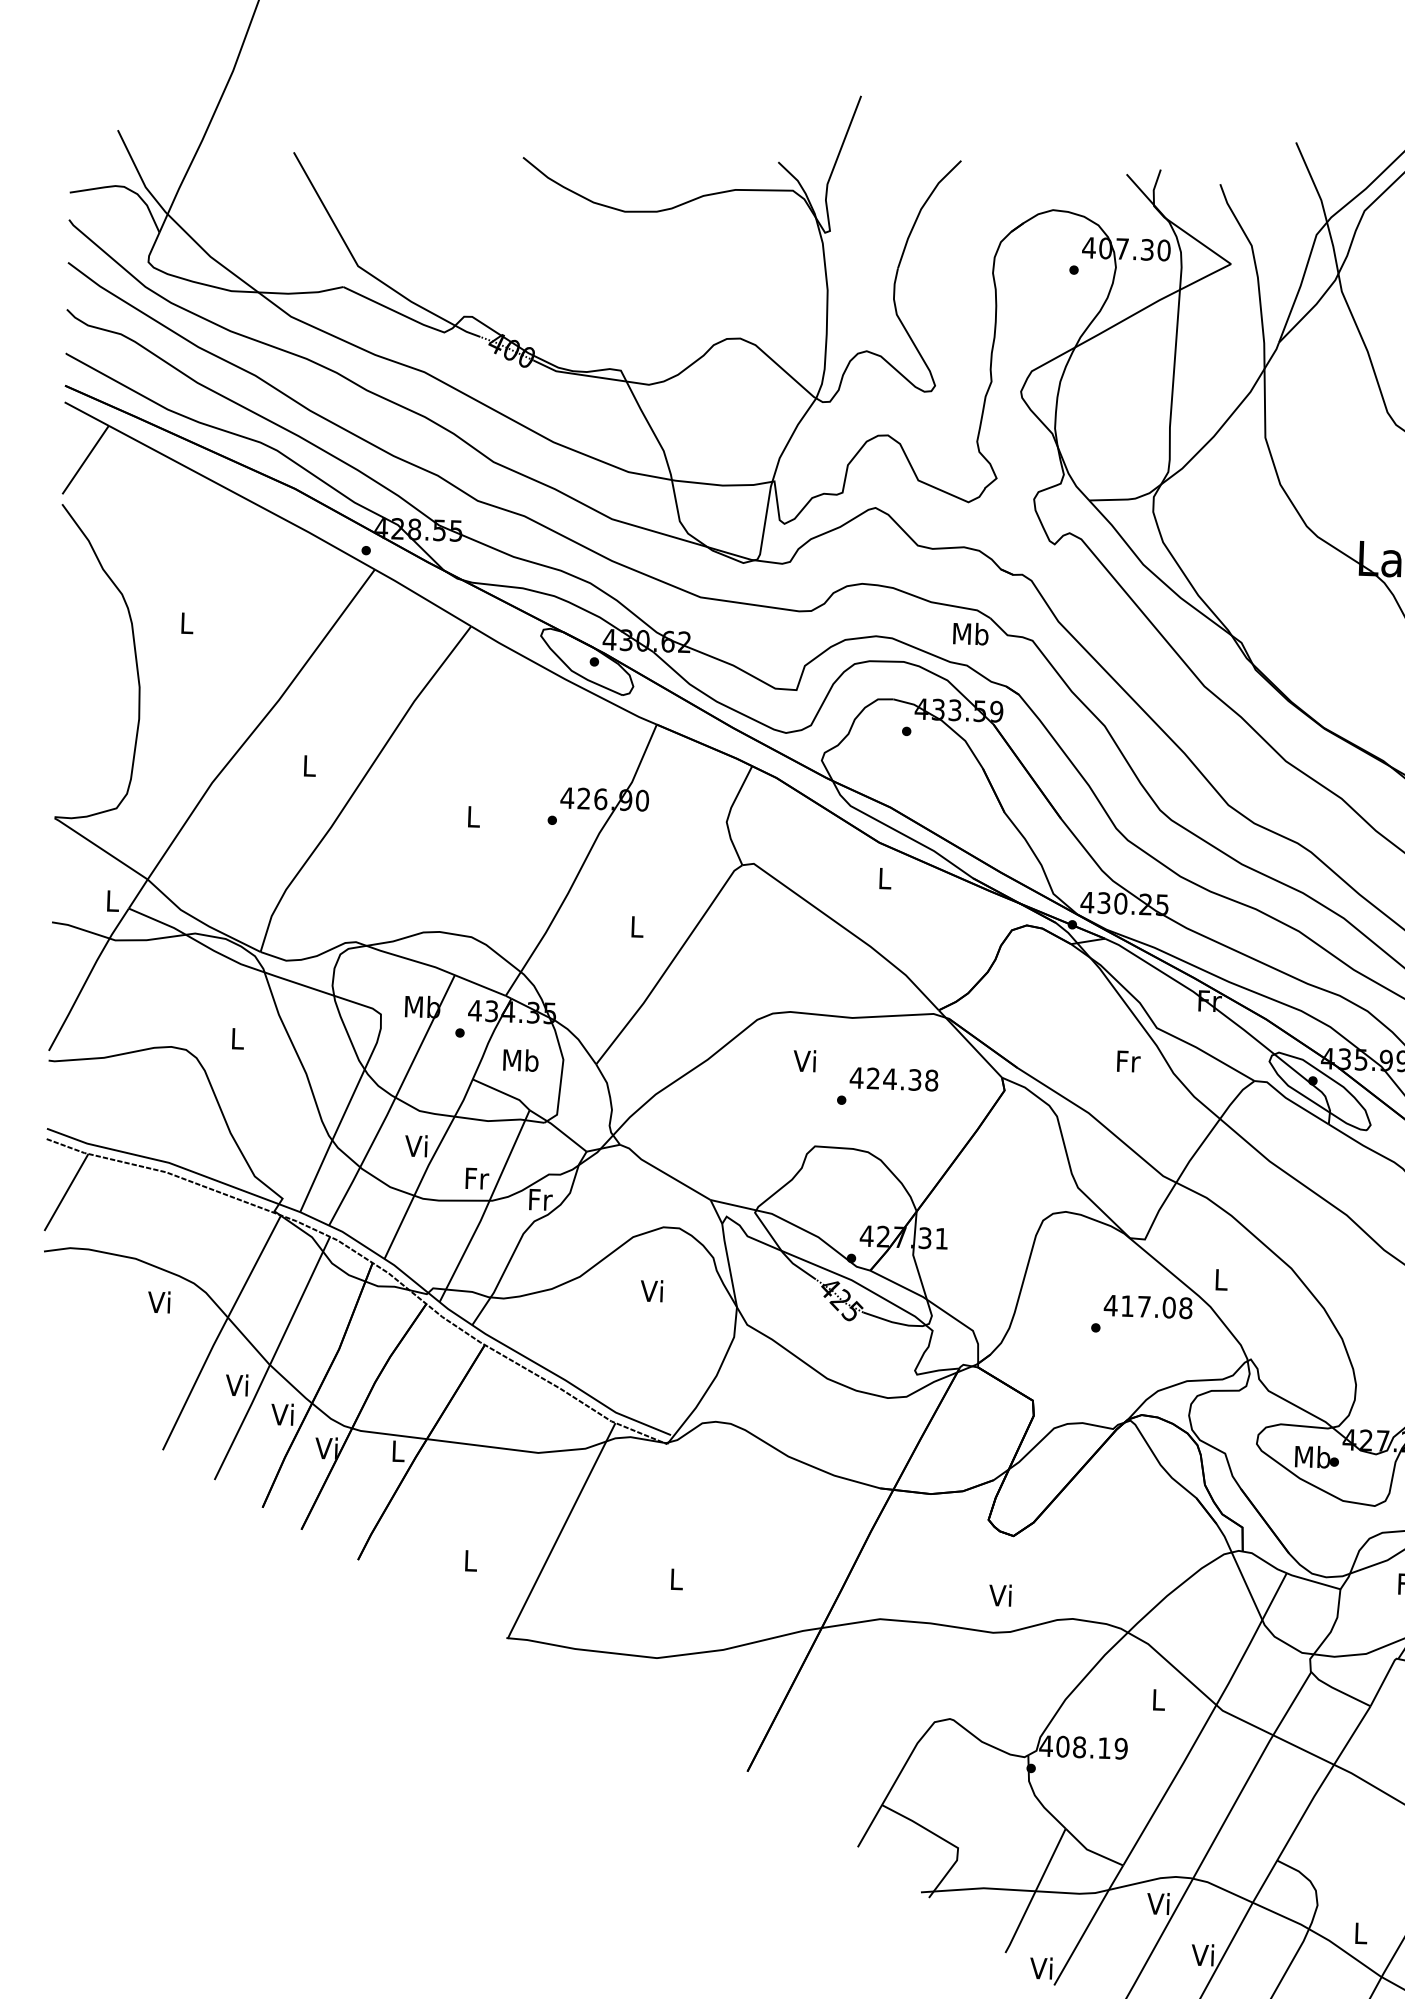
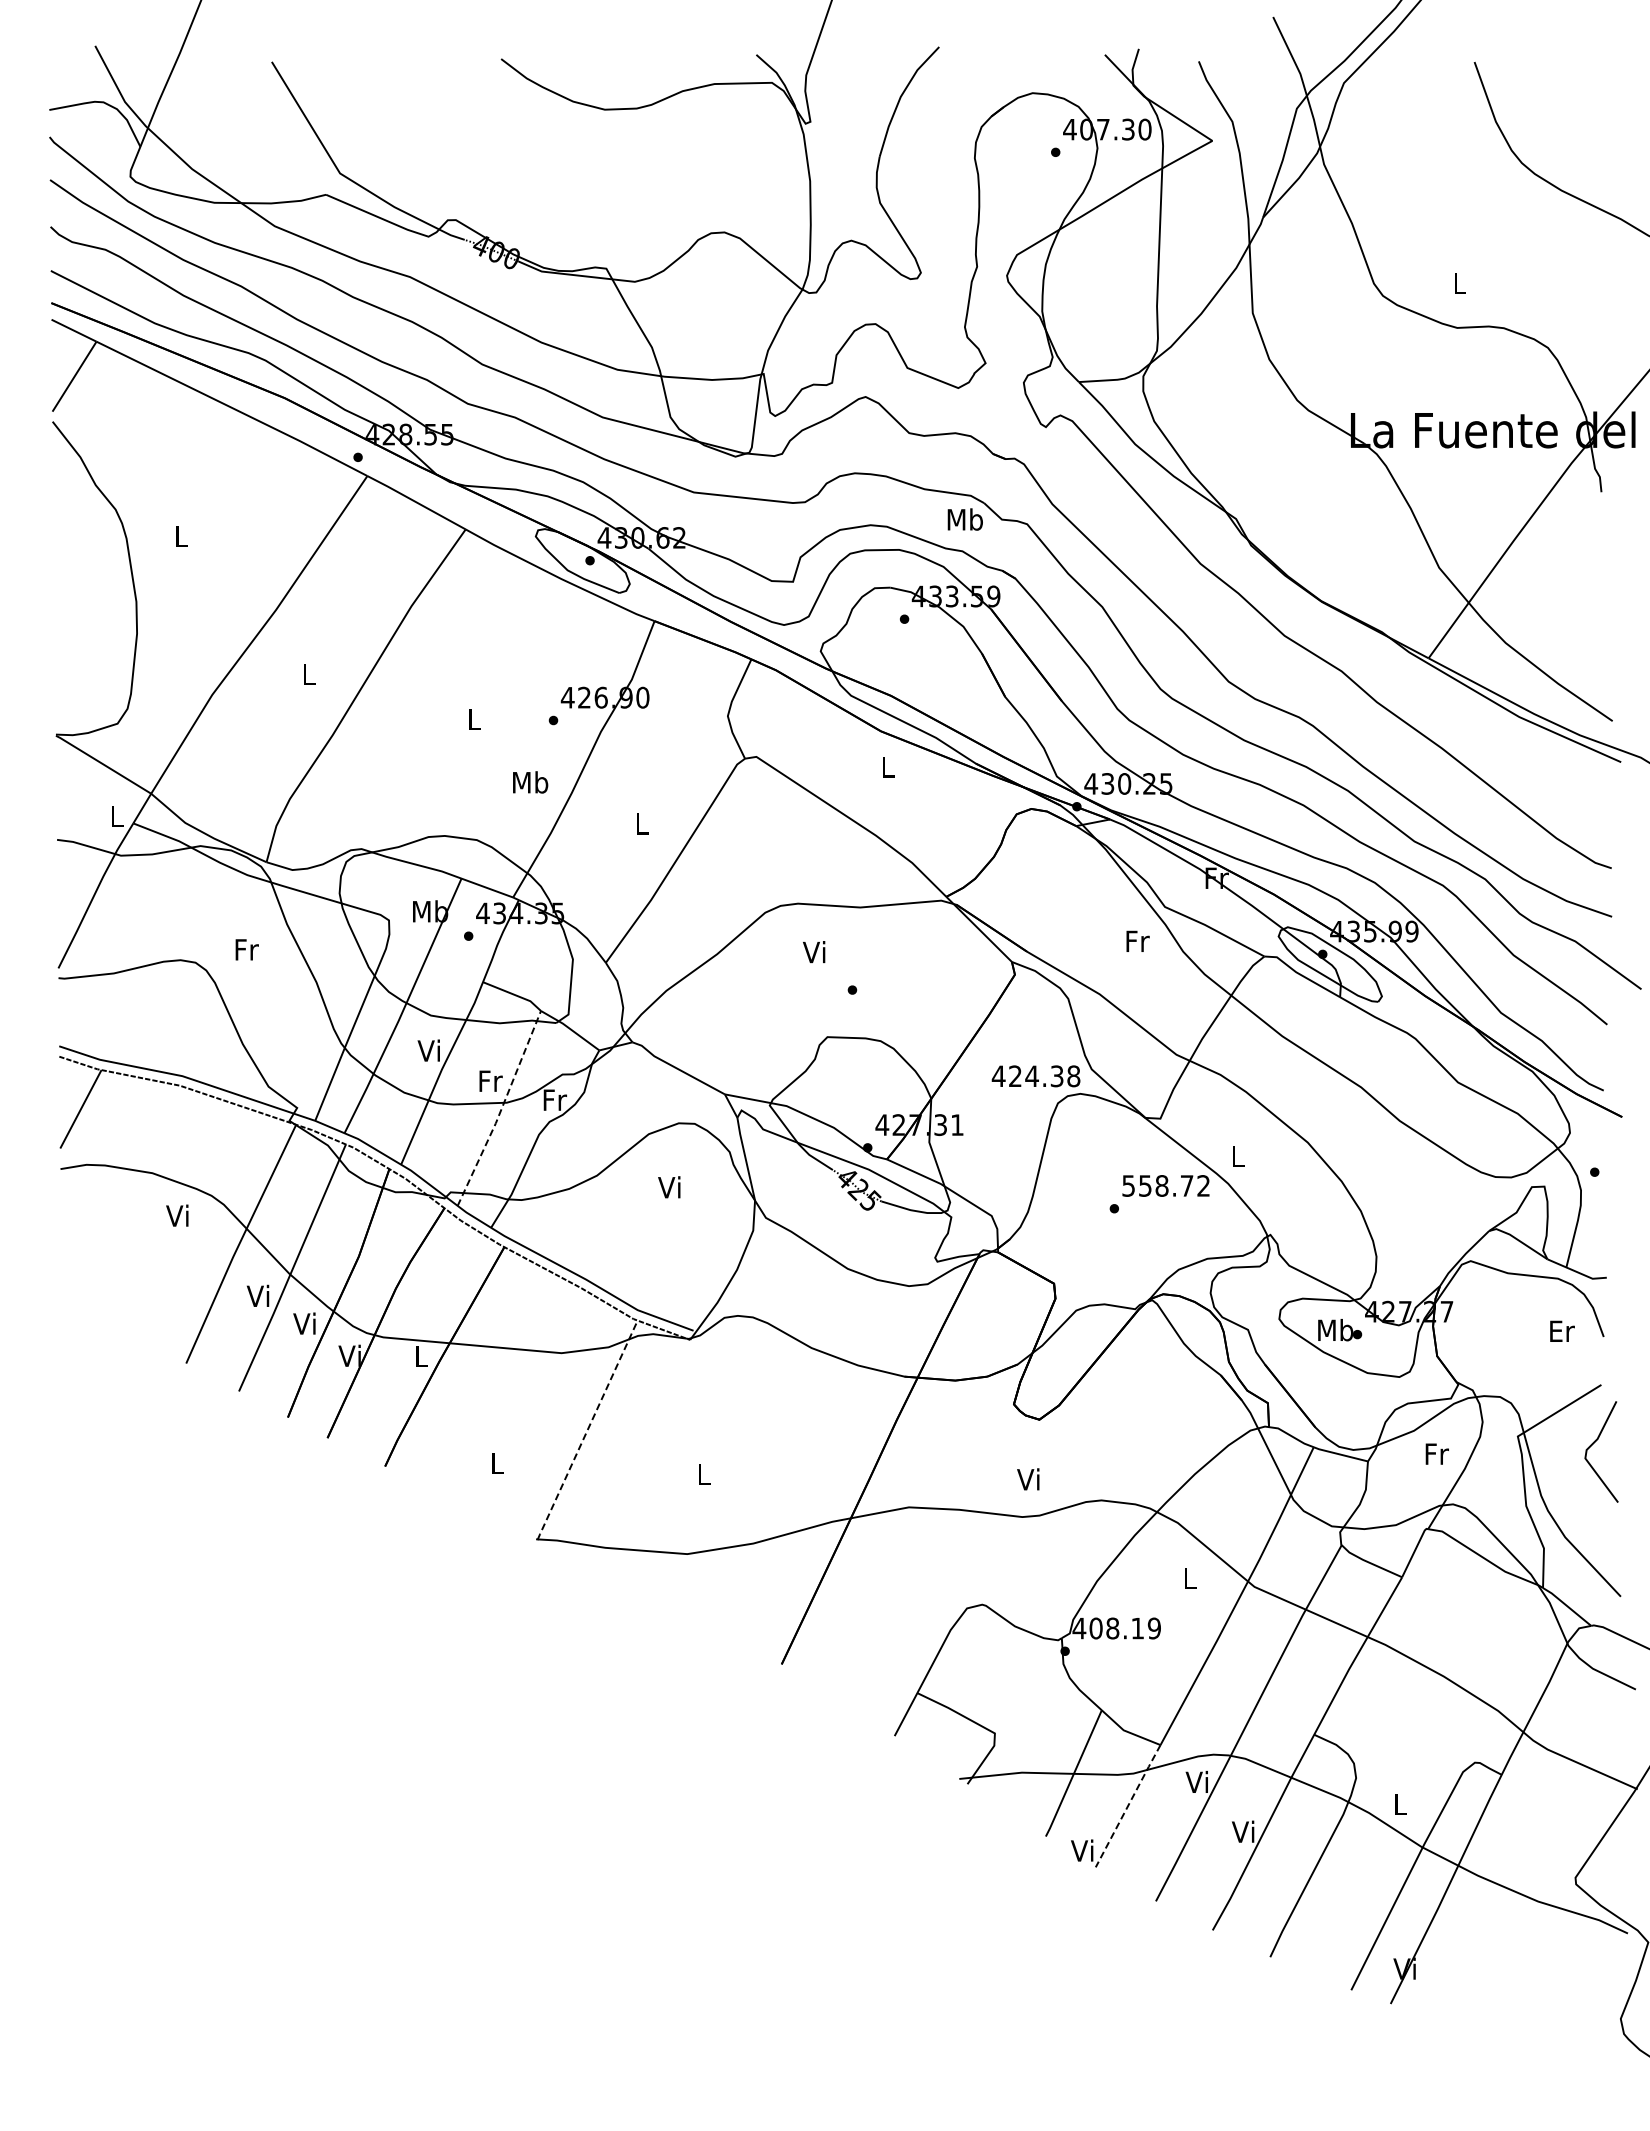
text: (237, 1038) -> (246, 949), L -> Fr
text: (520, 1060) -> (530, 782), moved
text: (893, 1079) -> (1035, 1076), moved
line: (486, 1207) -> (501, 1109), solid -> dashed
text: (1147, 1306) -> (1165, 1185), 417.08 -> 558.72
line: (561, 1531) -> (587, 1430), solid -> dashed
line: (1089, 1924) -> (1128, 1805), solid -> dashed

